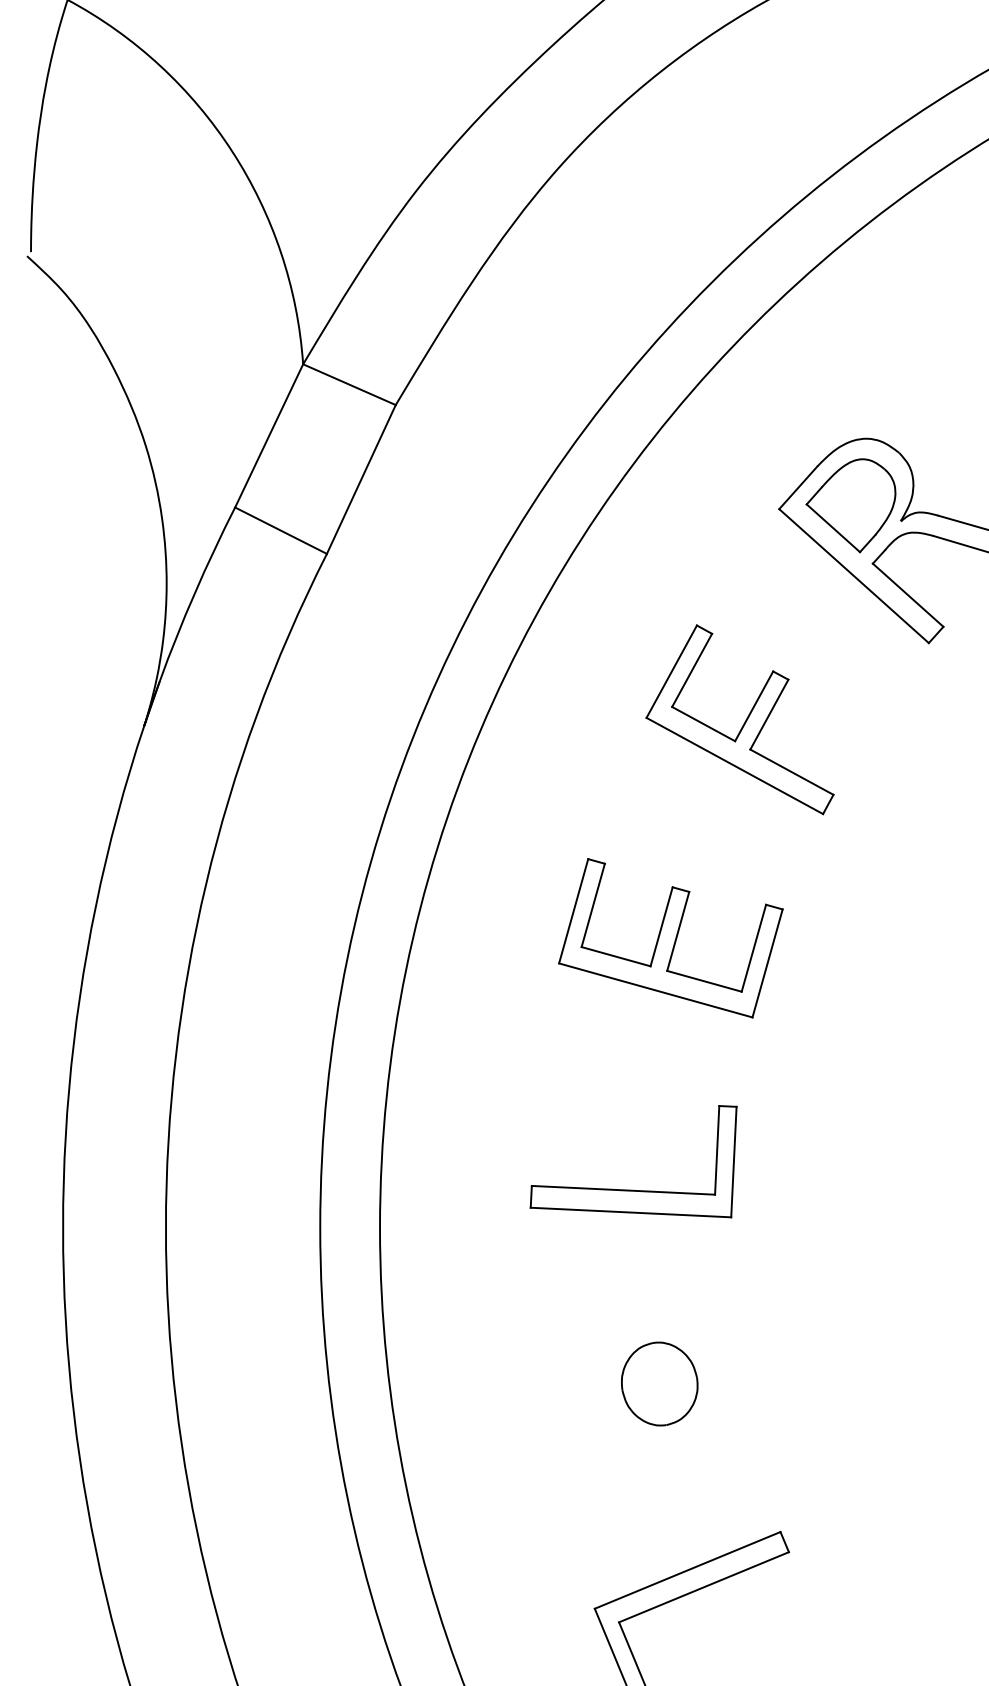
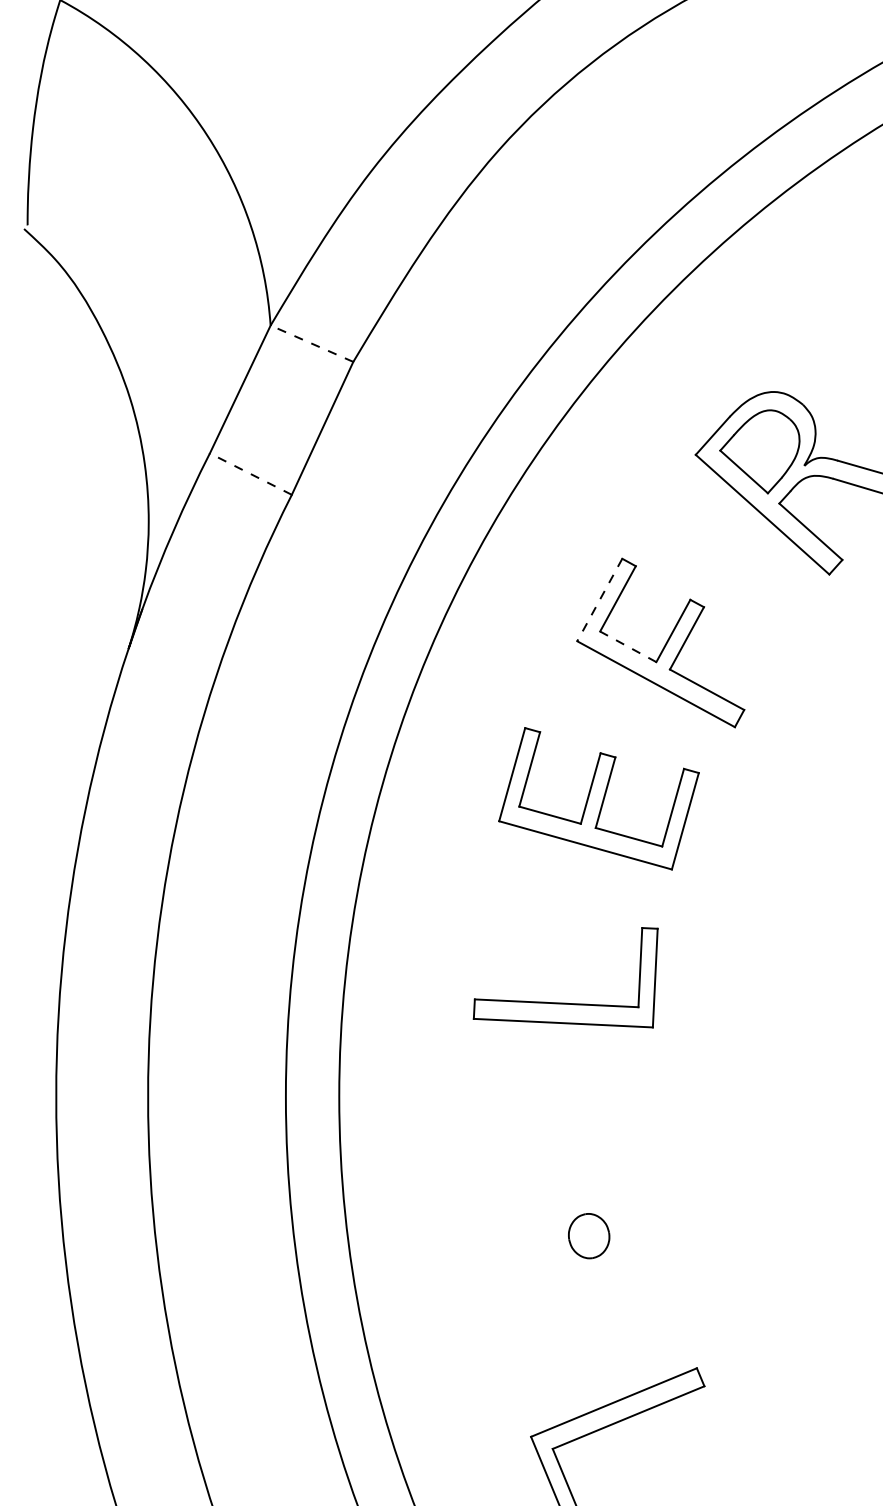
line: (349, 384) -> (312, 343), solid -> dashed
line: (280, 530) -> (250, 473), solid -> dashed
line: (671, 671) -> (599, 599), solid -> dashed
line: (703, 724) -> (628, 647), solid -> dashed
part: (670, 938) -> (598, 798), moved
part: (633, 1189) -> (565, 1002), moved
part: (659, 1383) -> (588, 1235), size x0.6

